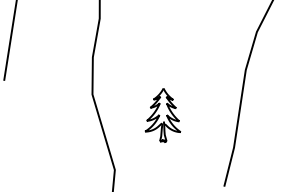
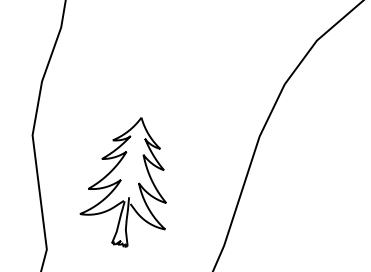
part: (162, 115) -> (128, 182), size x1.67

